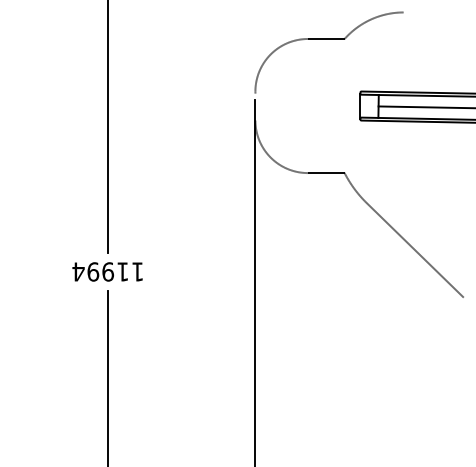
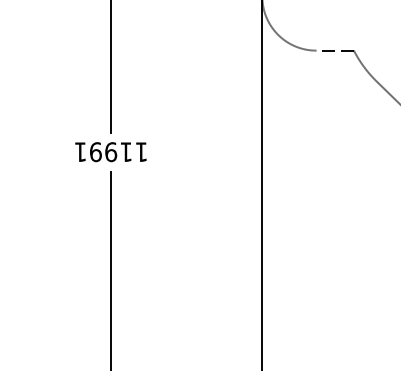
text: (78, 271) -> (80, 151), 11994 -> 11991

